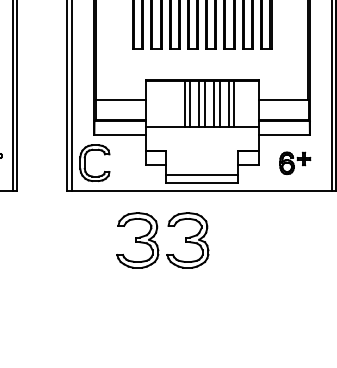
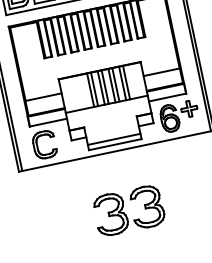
part: (85, 162) -> (37, 145), moved
part: (295, 163) -> (180, 116), size x1.67
part: (156, 242) -> (124, 213), moved

